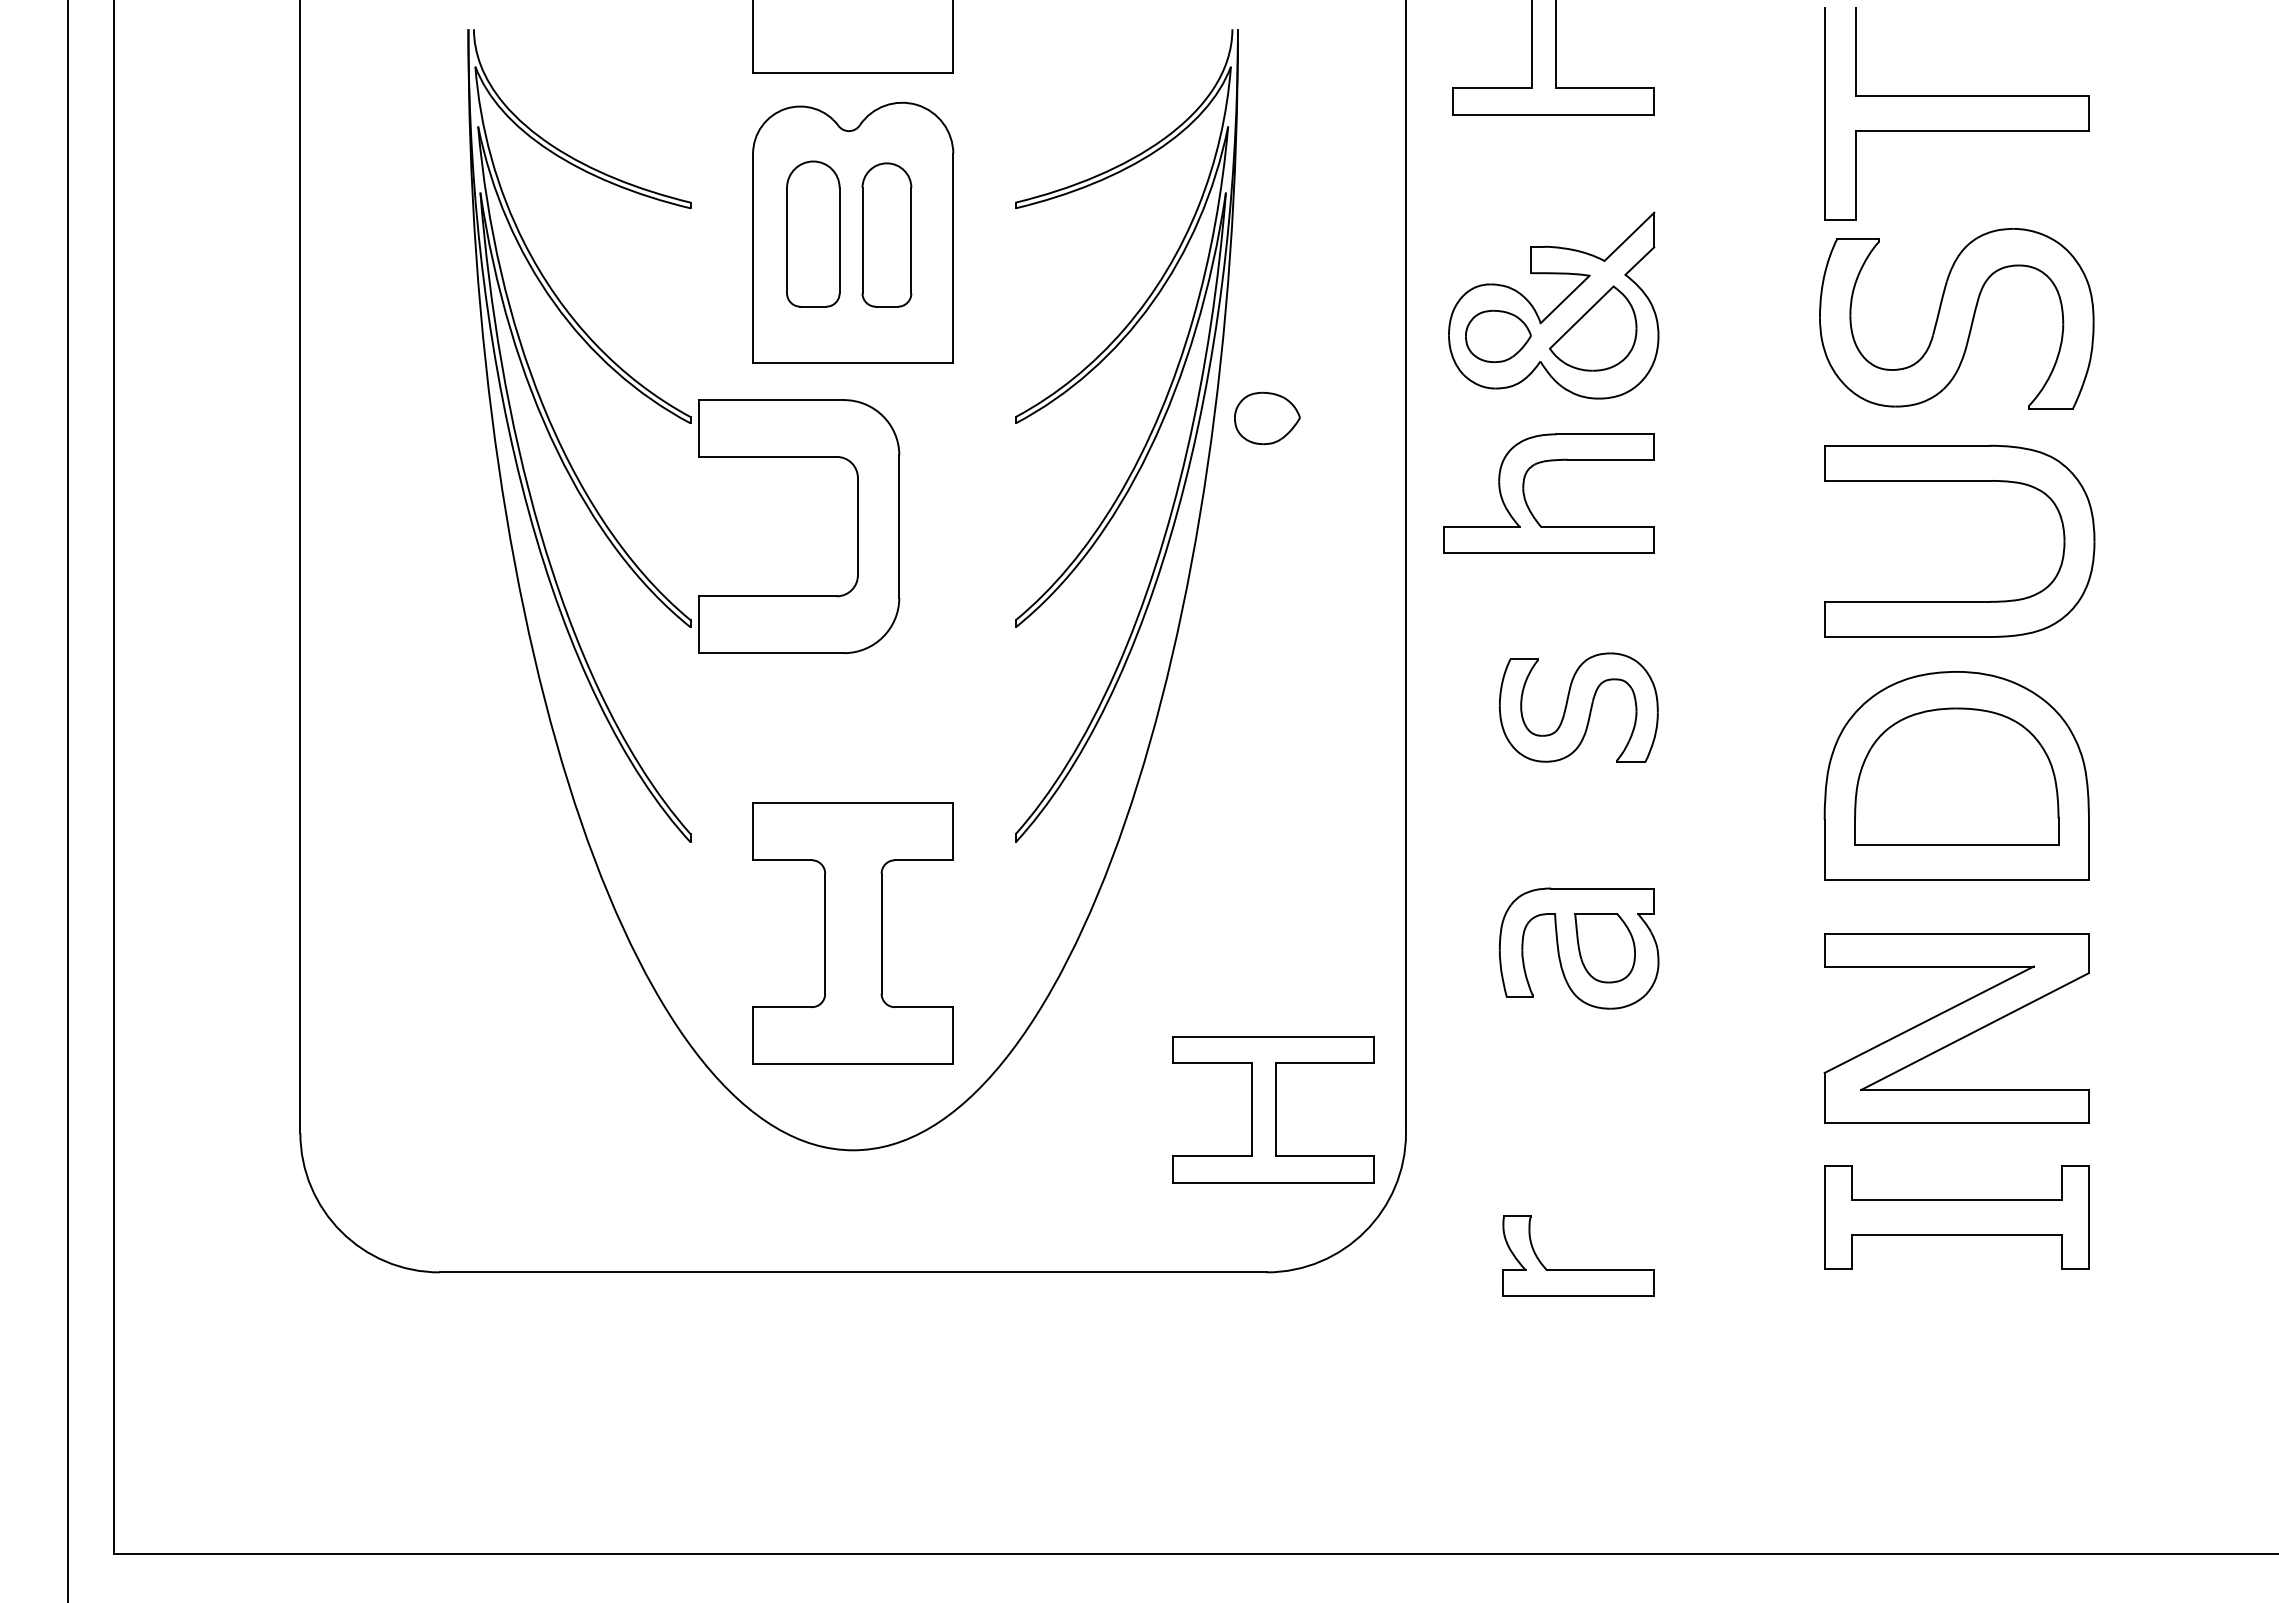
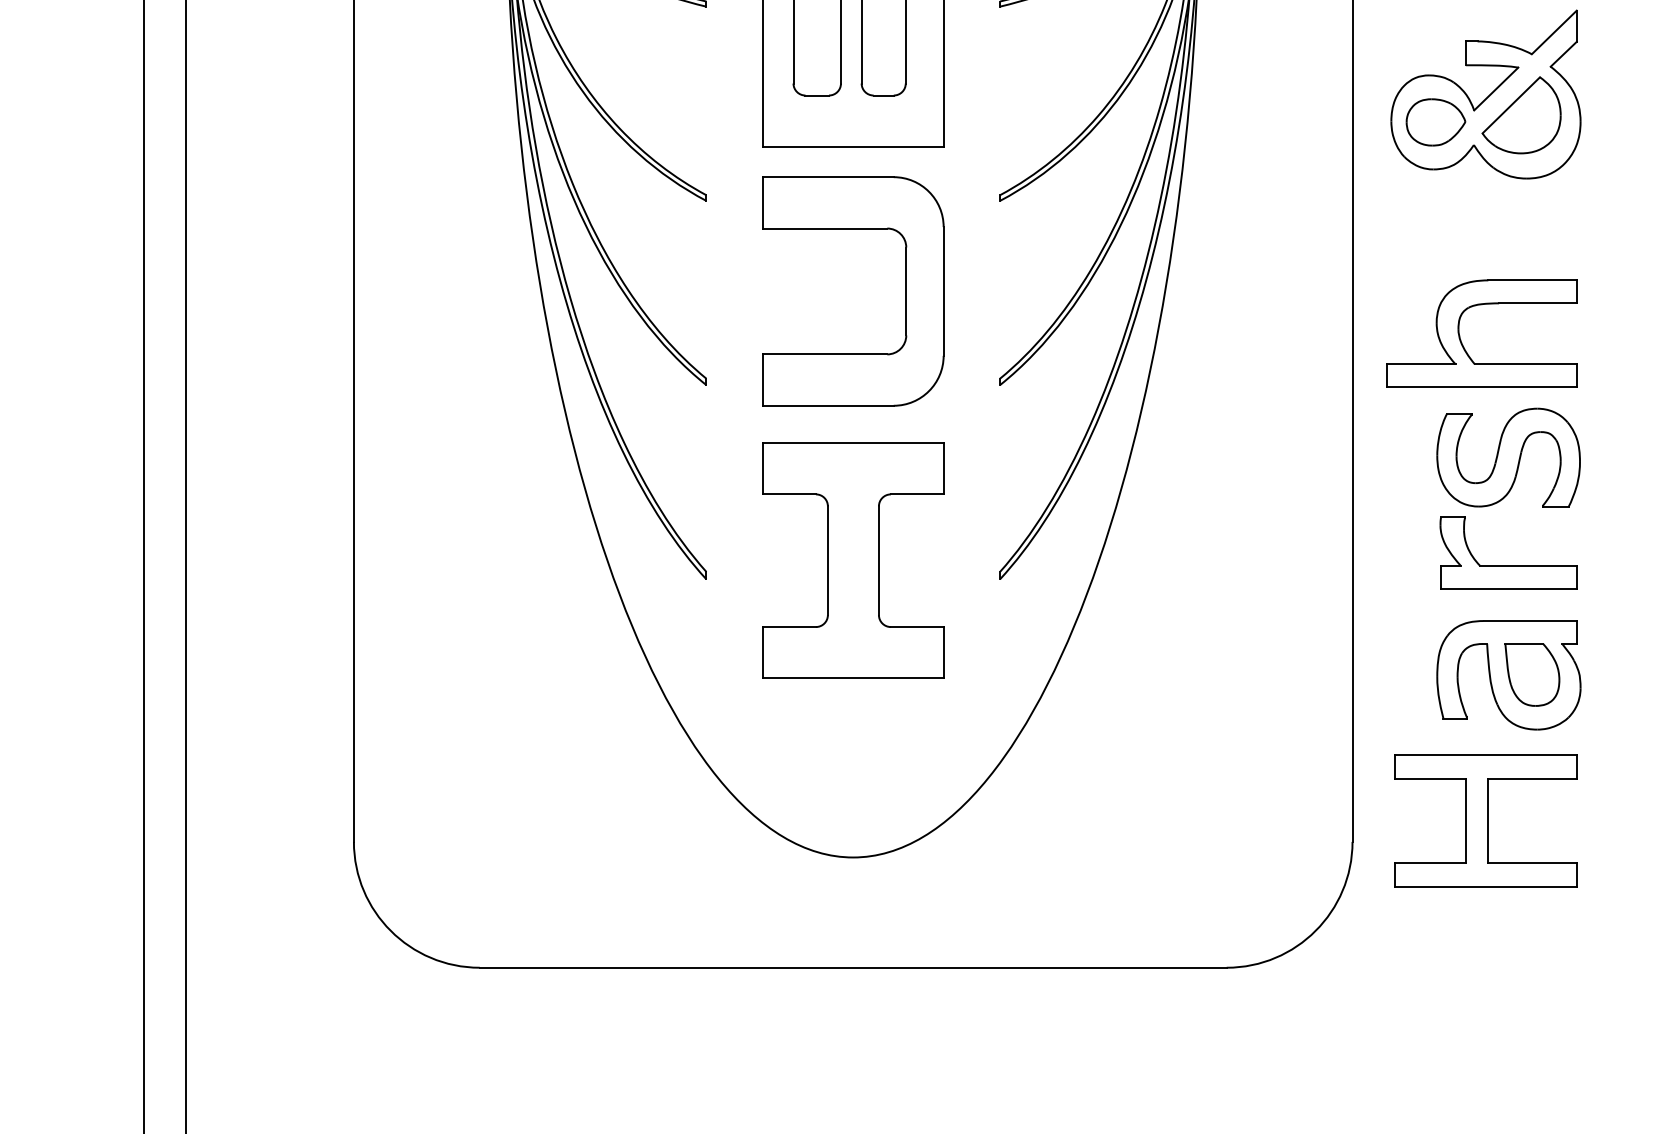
part: (1267, 417) -> (1227, 195), removed
part: (1526, 500) -> (1461, 340), moved
part: (857, 526) -> (905, 291), moved
part: (852, 933) -> (852, 560), moved
part: (1273, 1109) -> (1485, 820), moved
part: (1578, 1269) -> (1508, 565), moved

